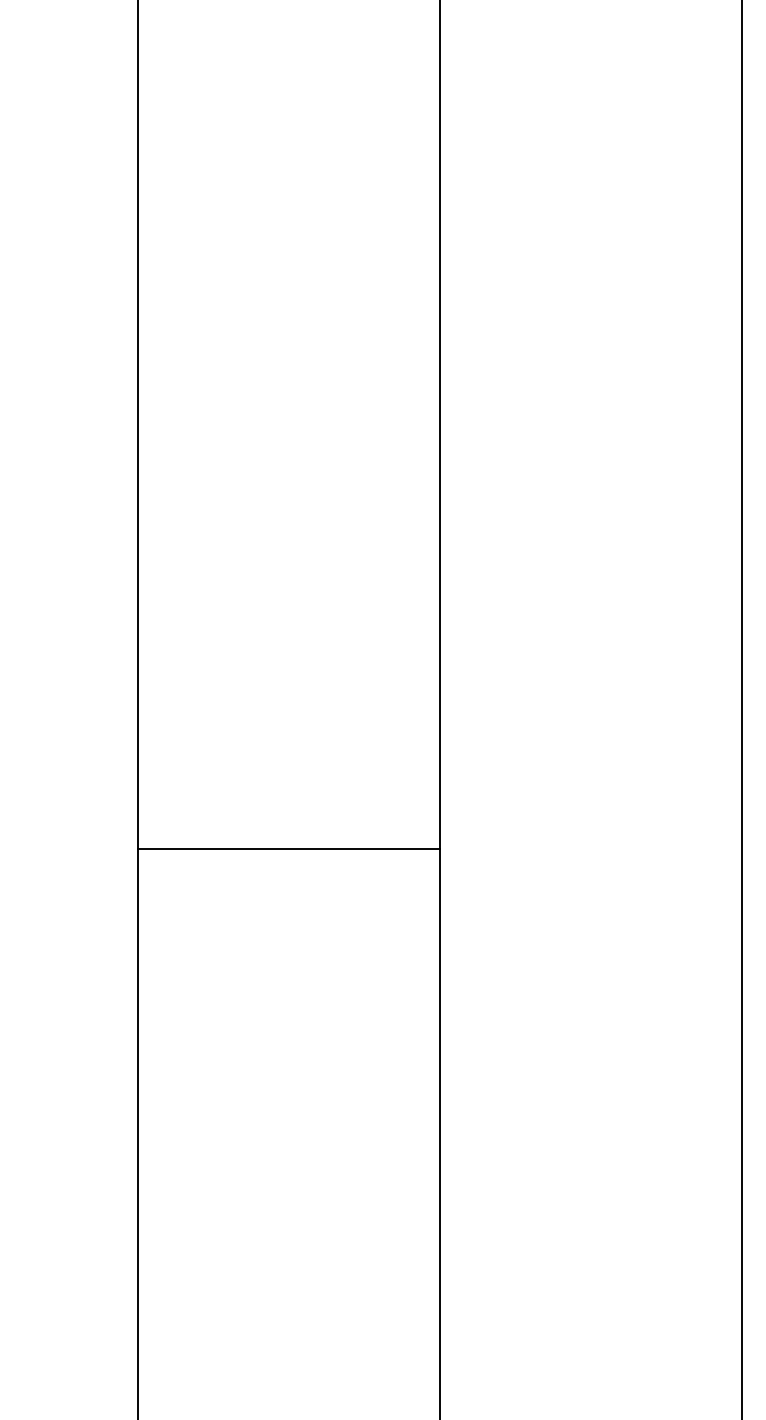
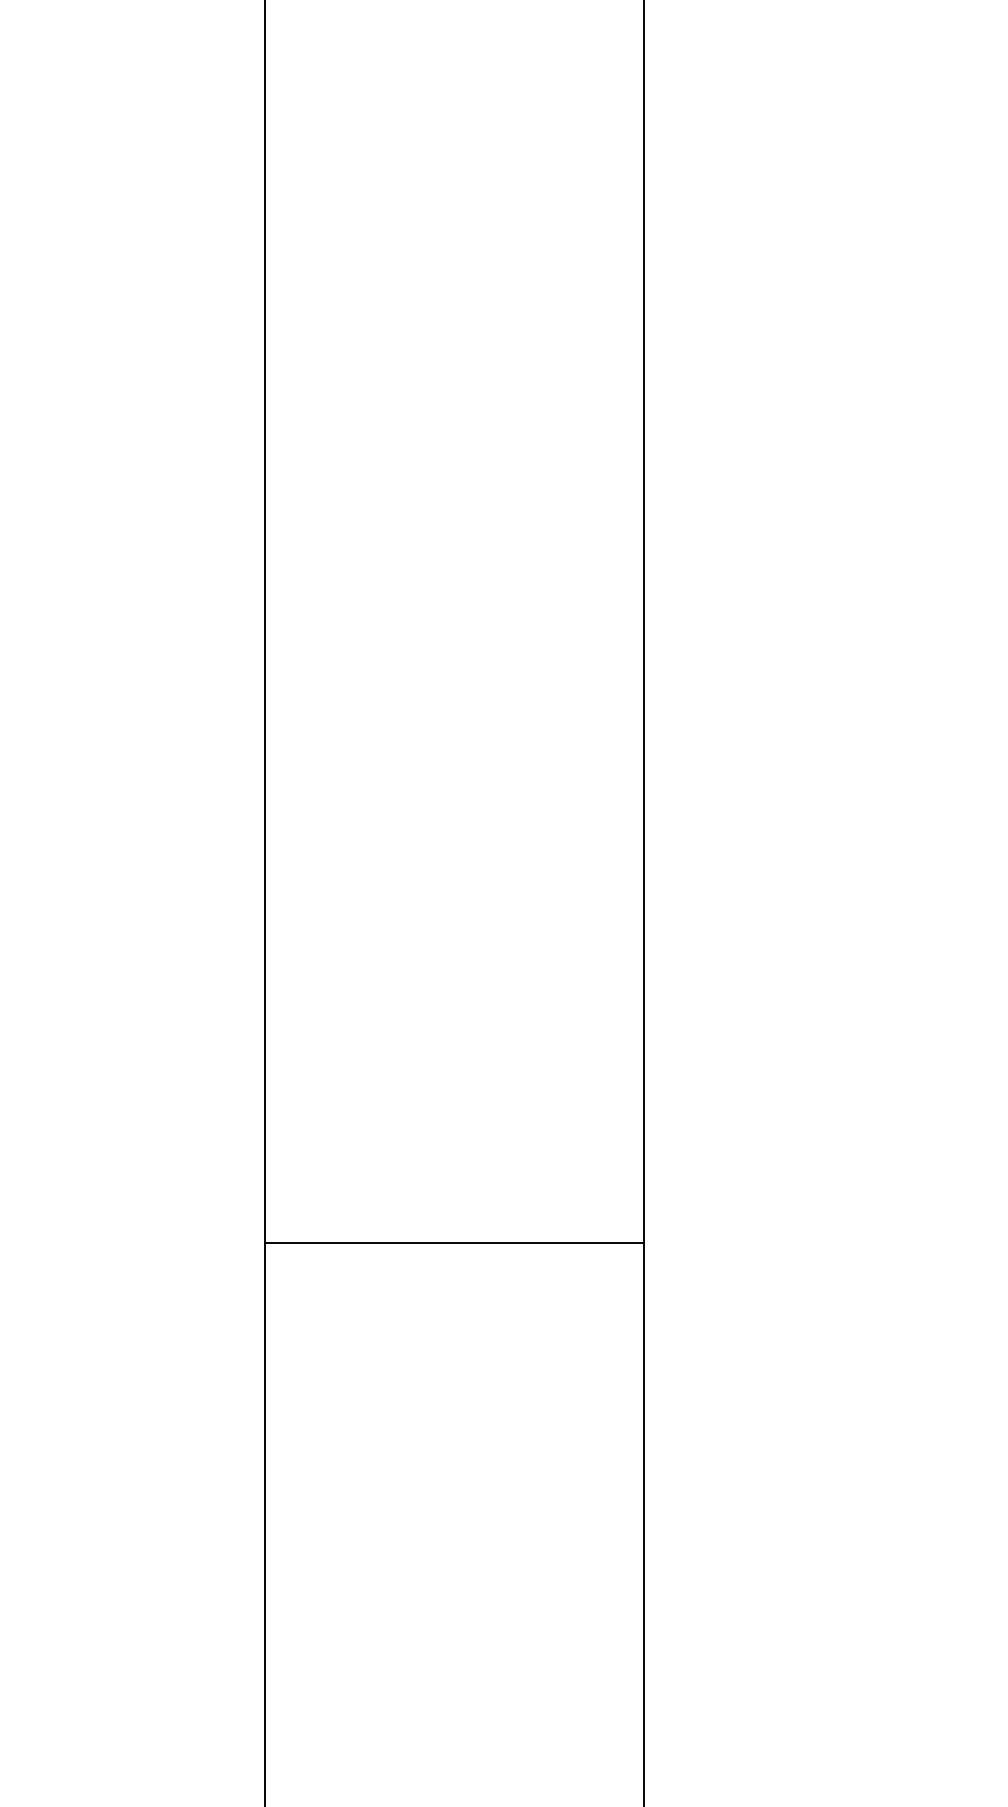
line: (288, 848) -> (454, 1242), moved

